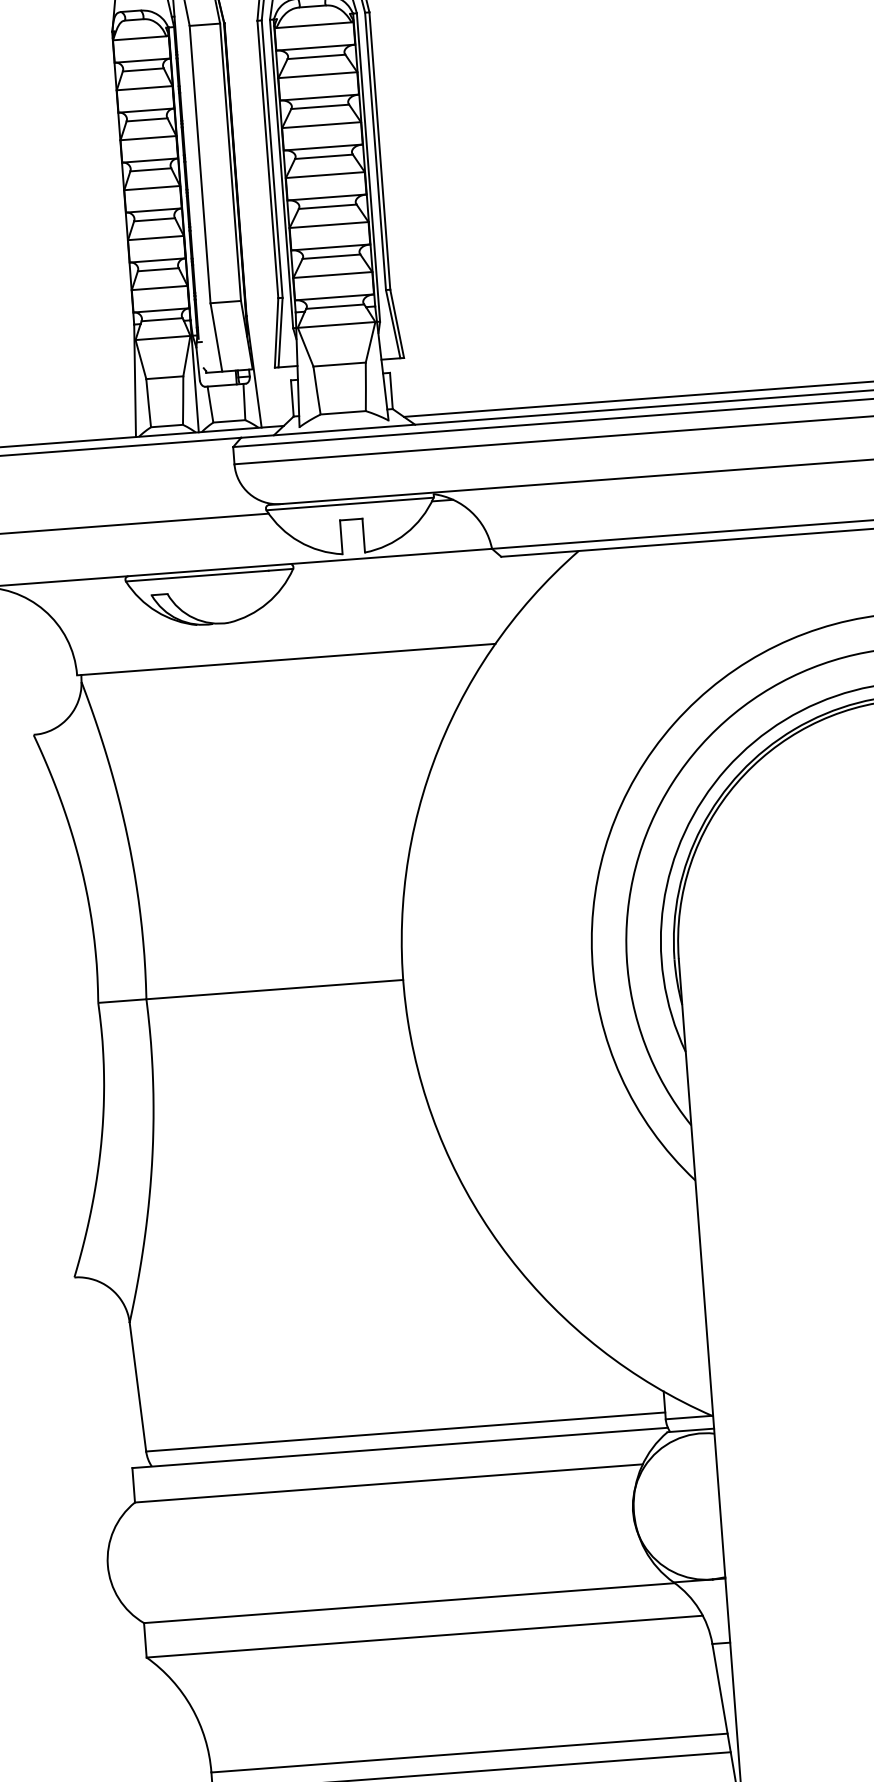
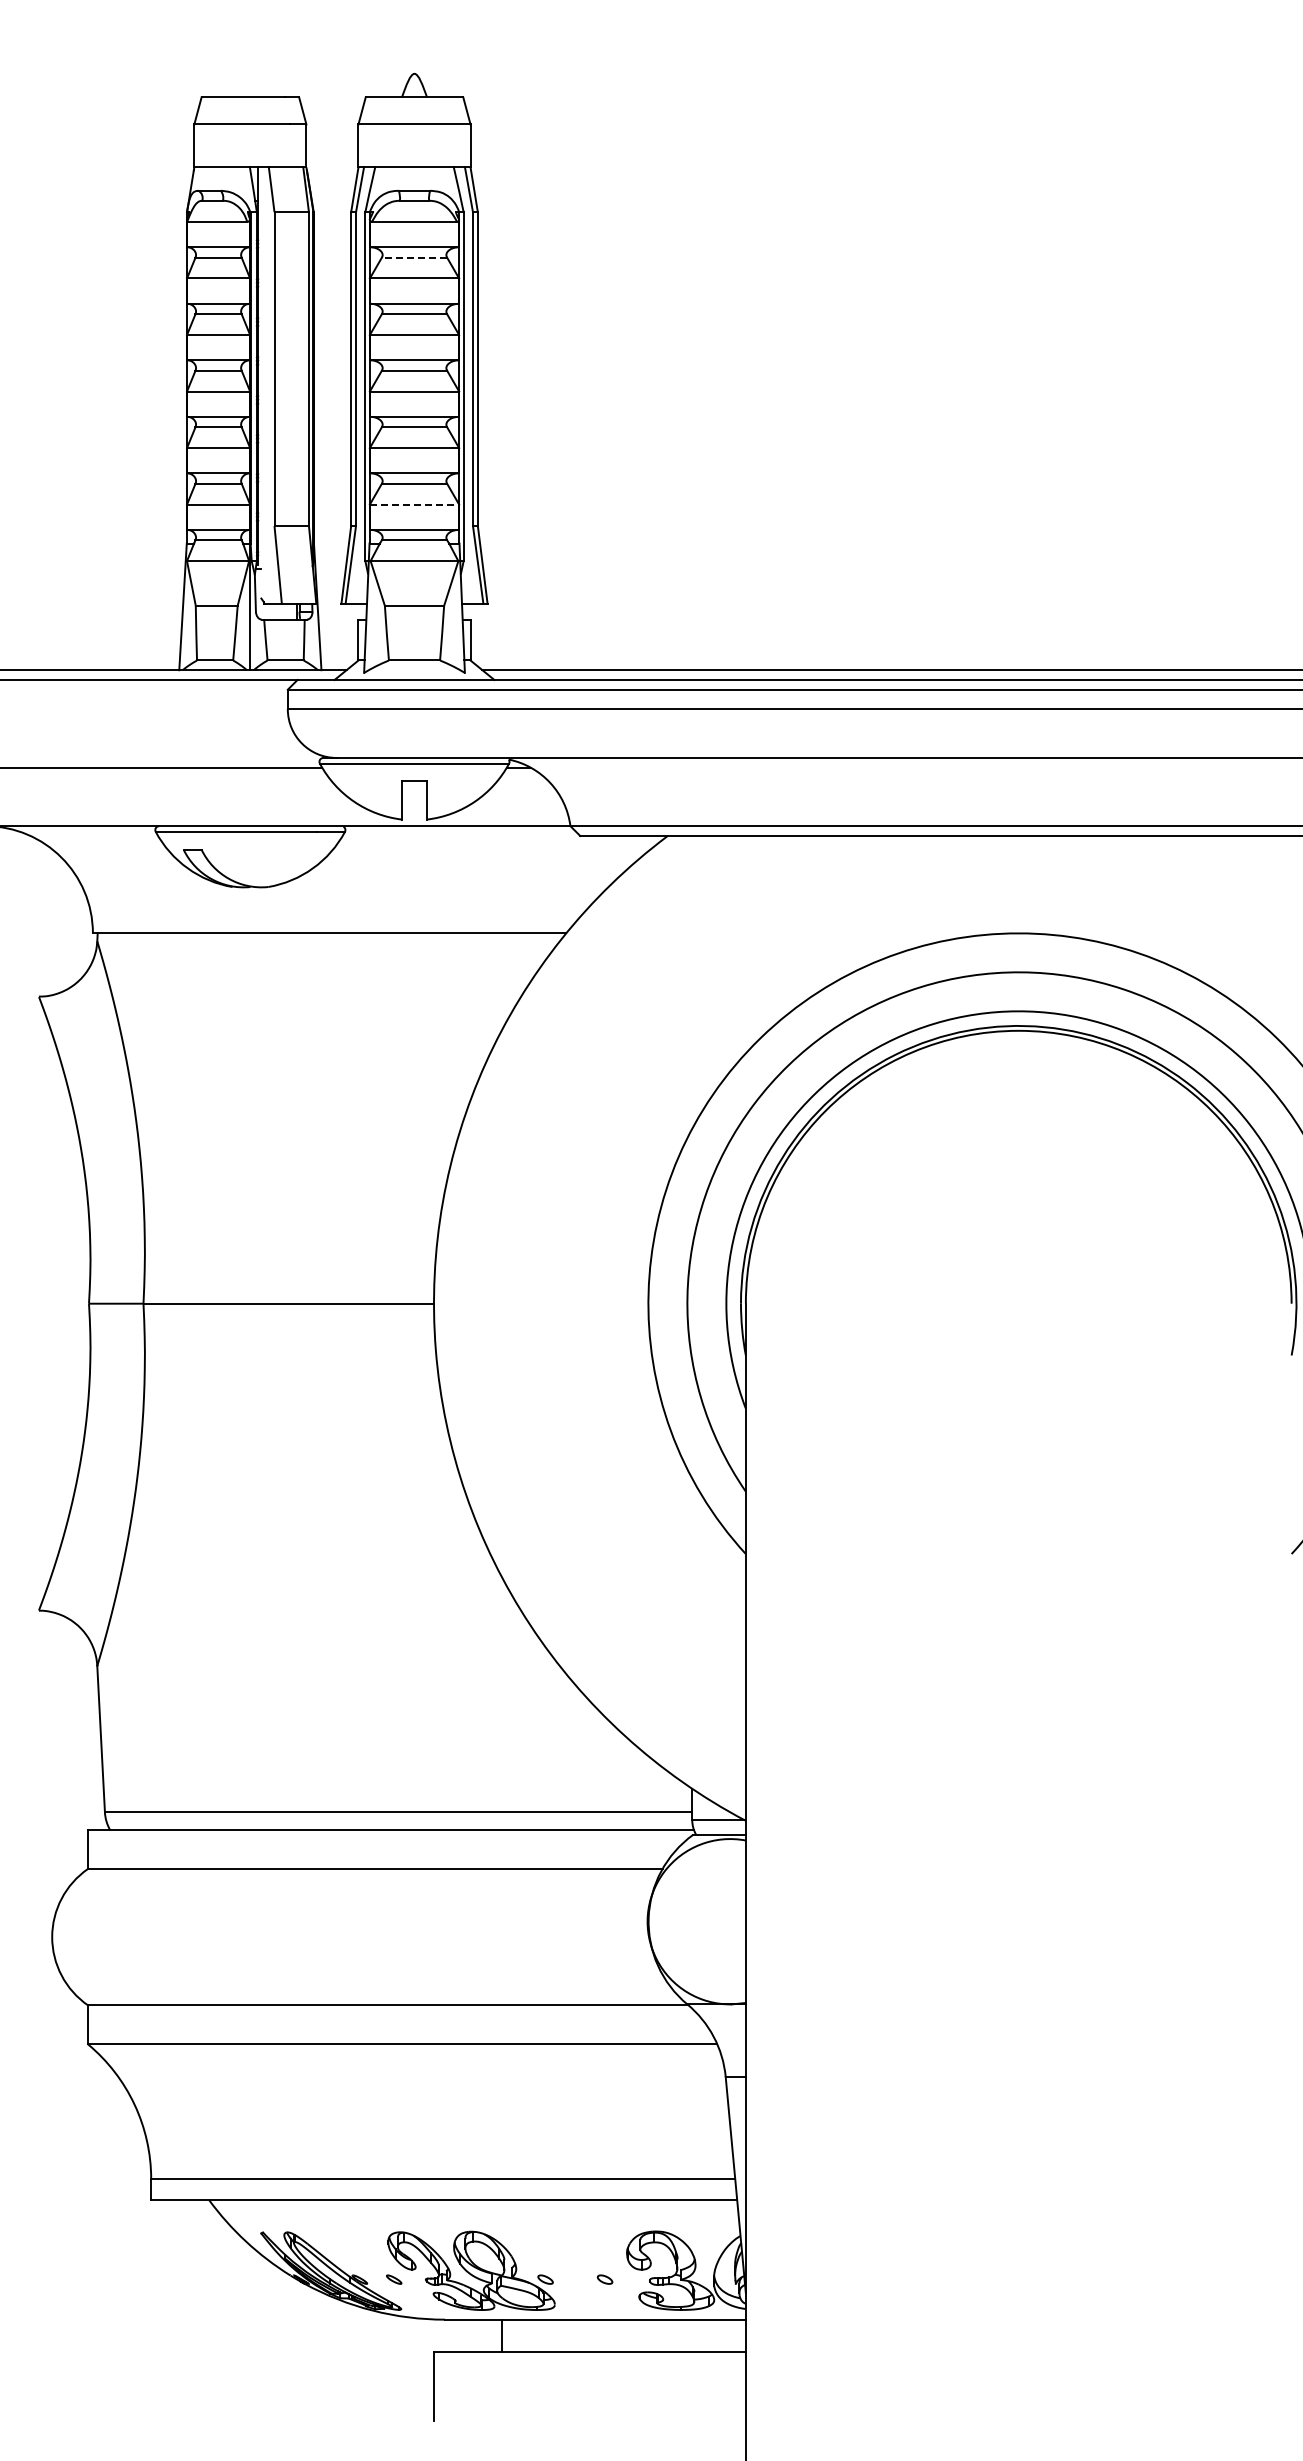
line: (316, 56) -> (414, 257), solid -> dashed
line: (332, 274) -> (414, 504), solid -> dashed

